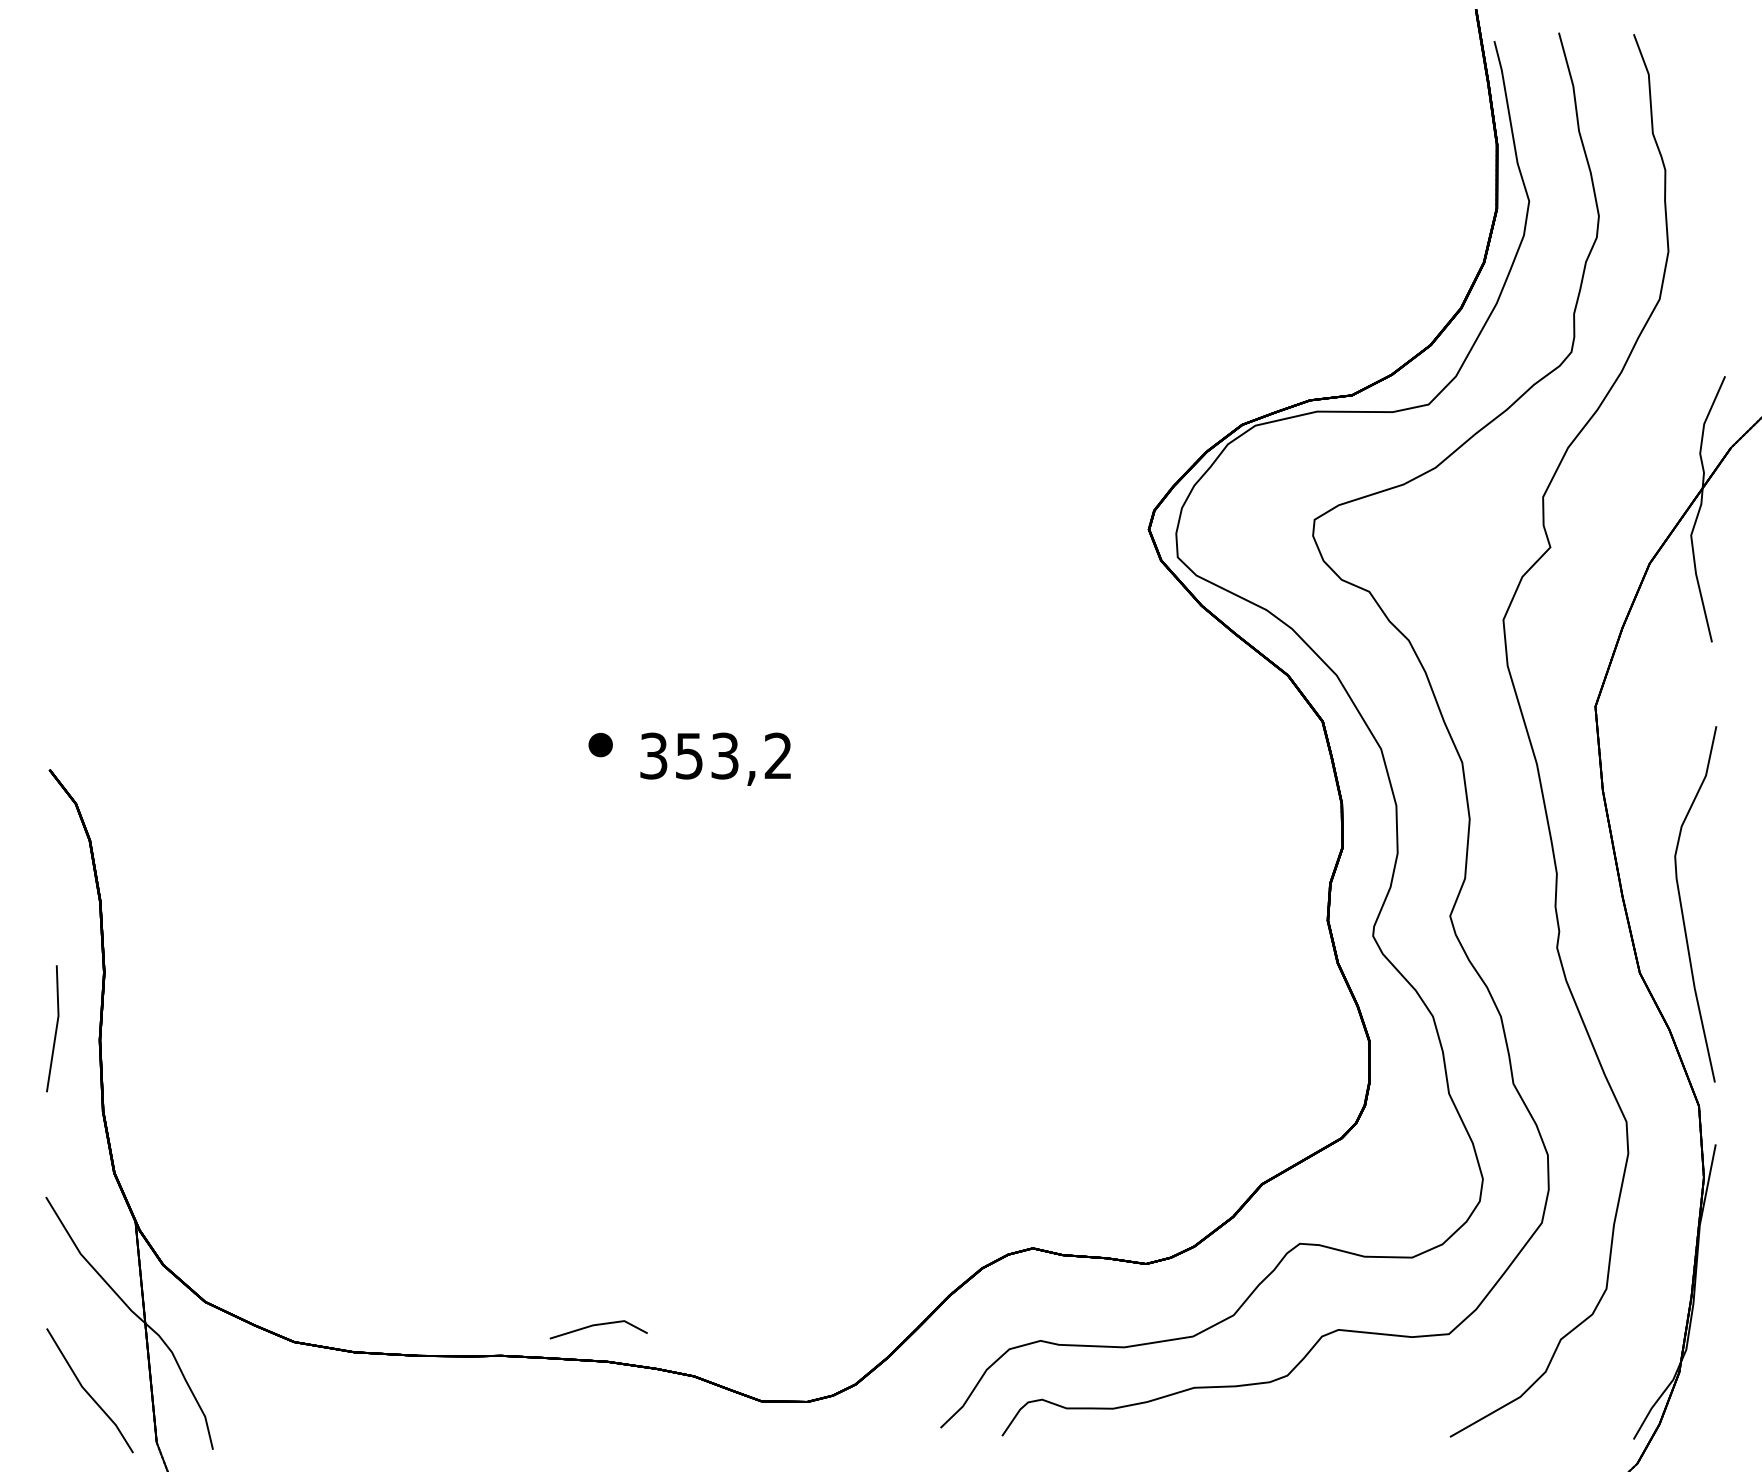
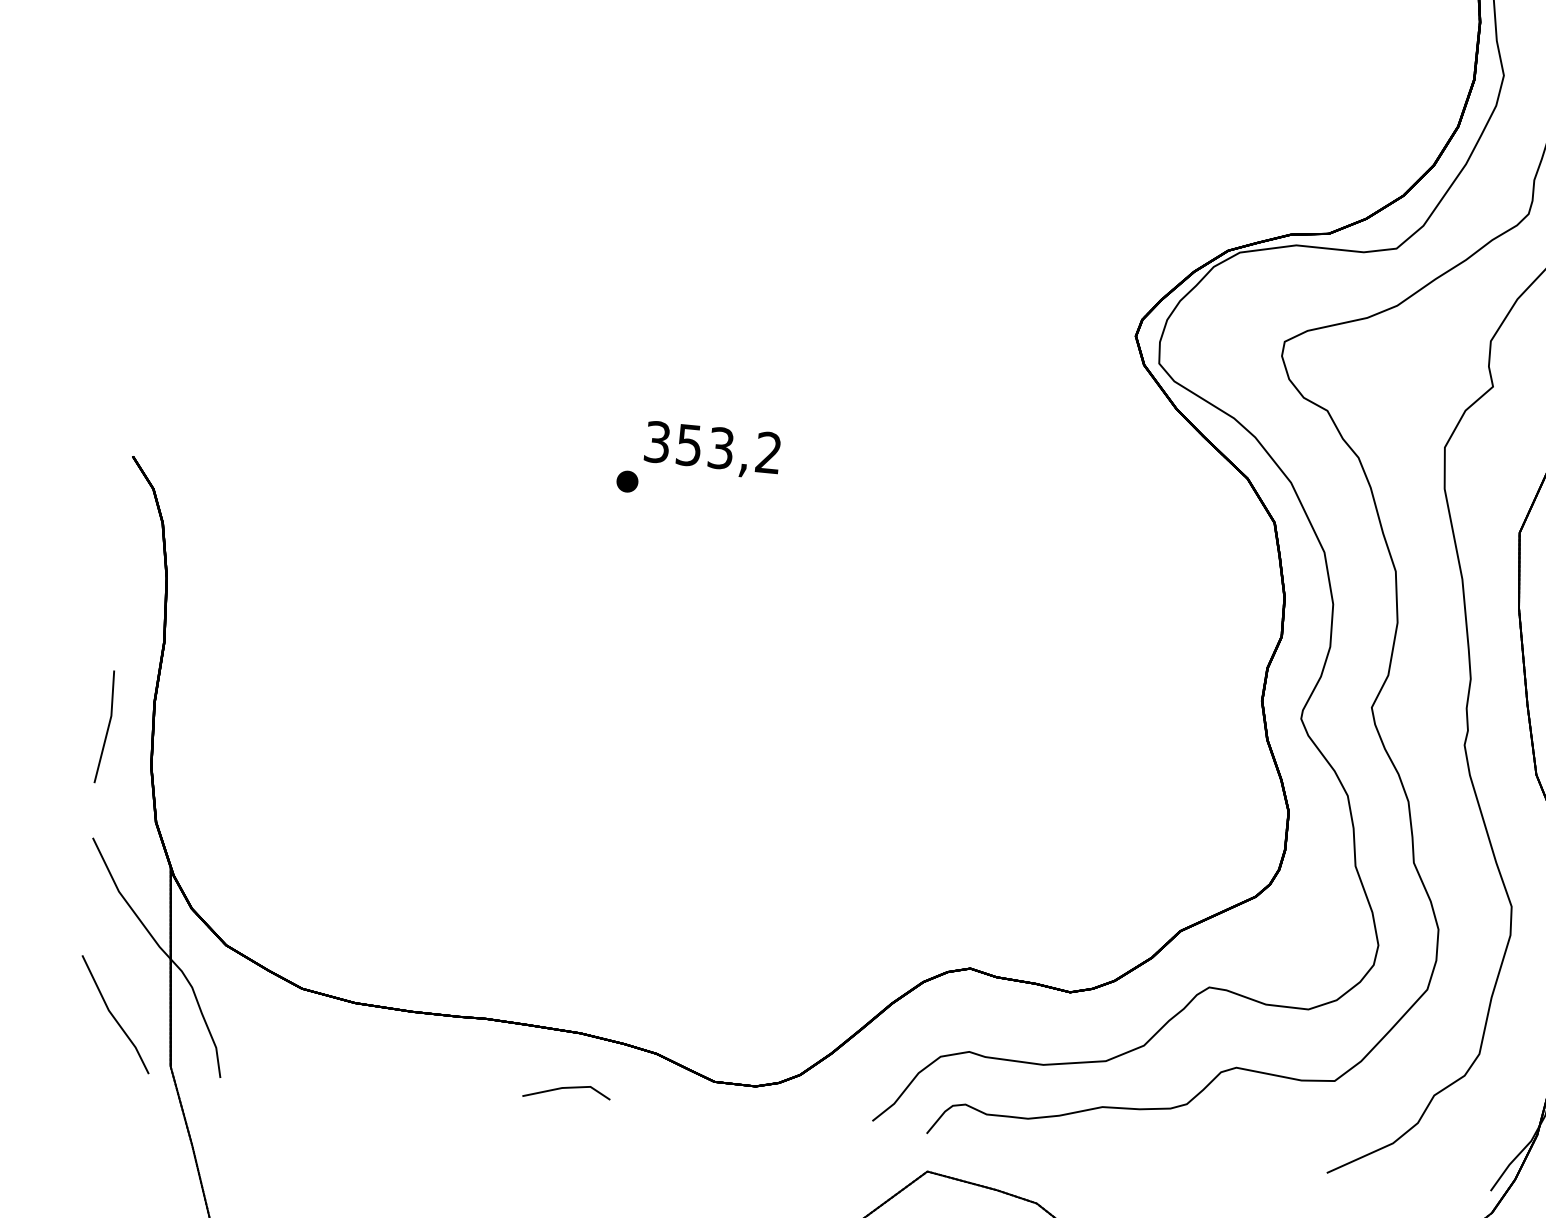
text: (715, 758) -> (712, 449), moved
line: (55, 1028) -> (107, 726), moved
line: (598, 1325) -> (567, 1088), moved

